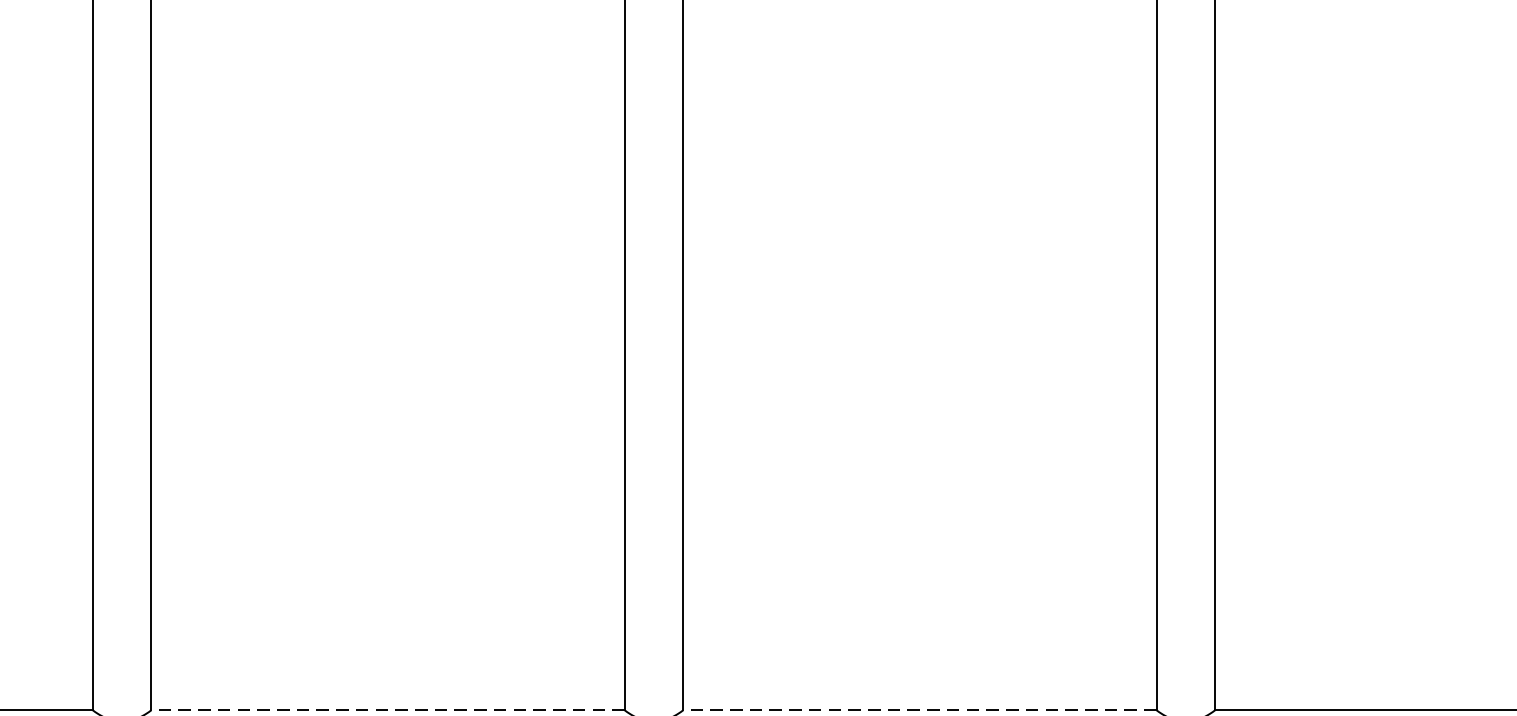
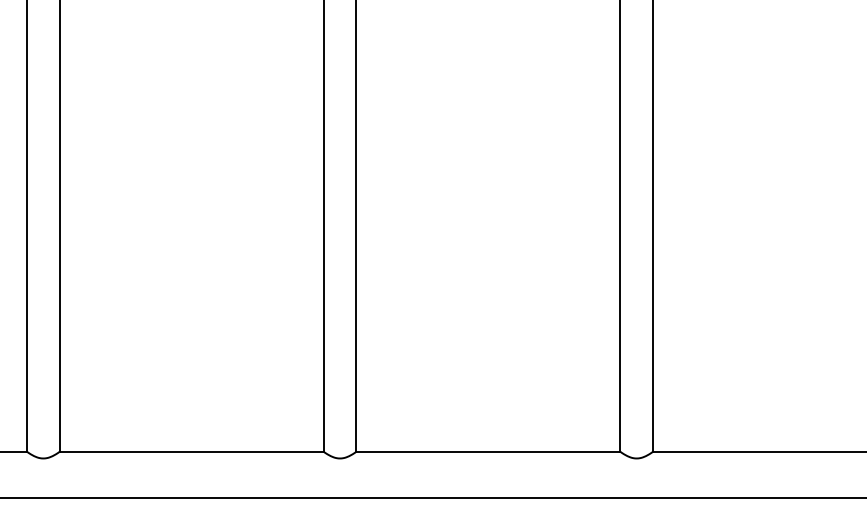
line: (387, 709) -> (191, 451), dashed -> solid
line: (918, 709) -> (487, 451), dashed -> solid

